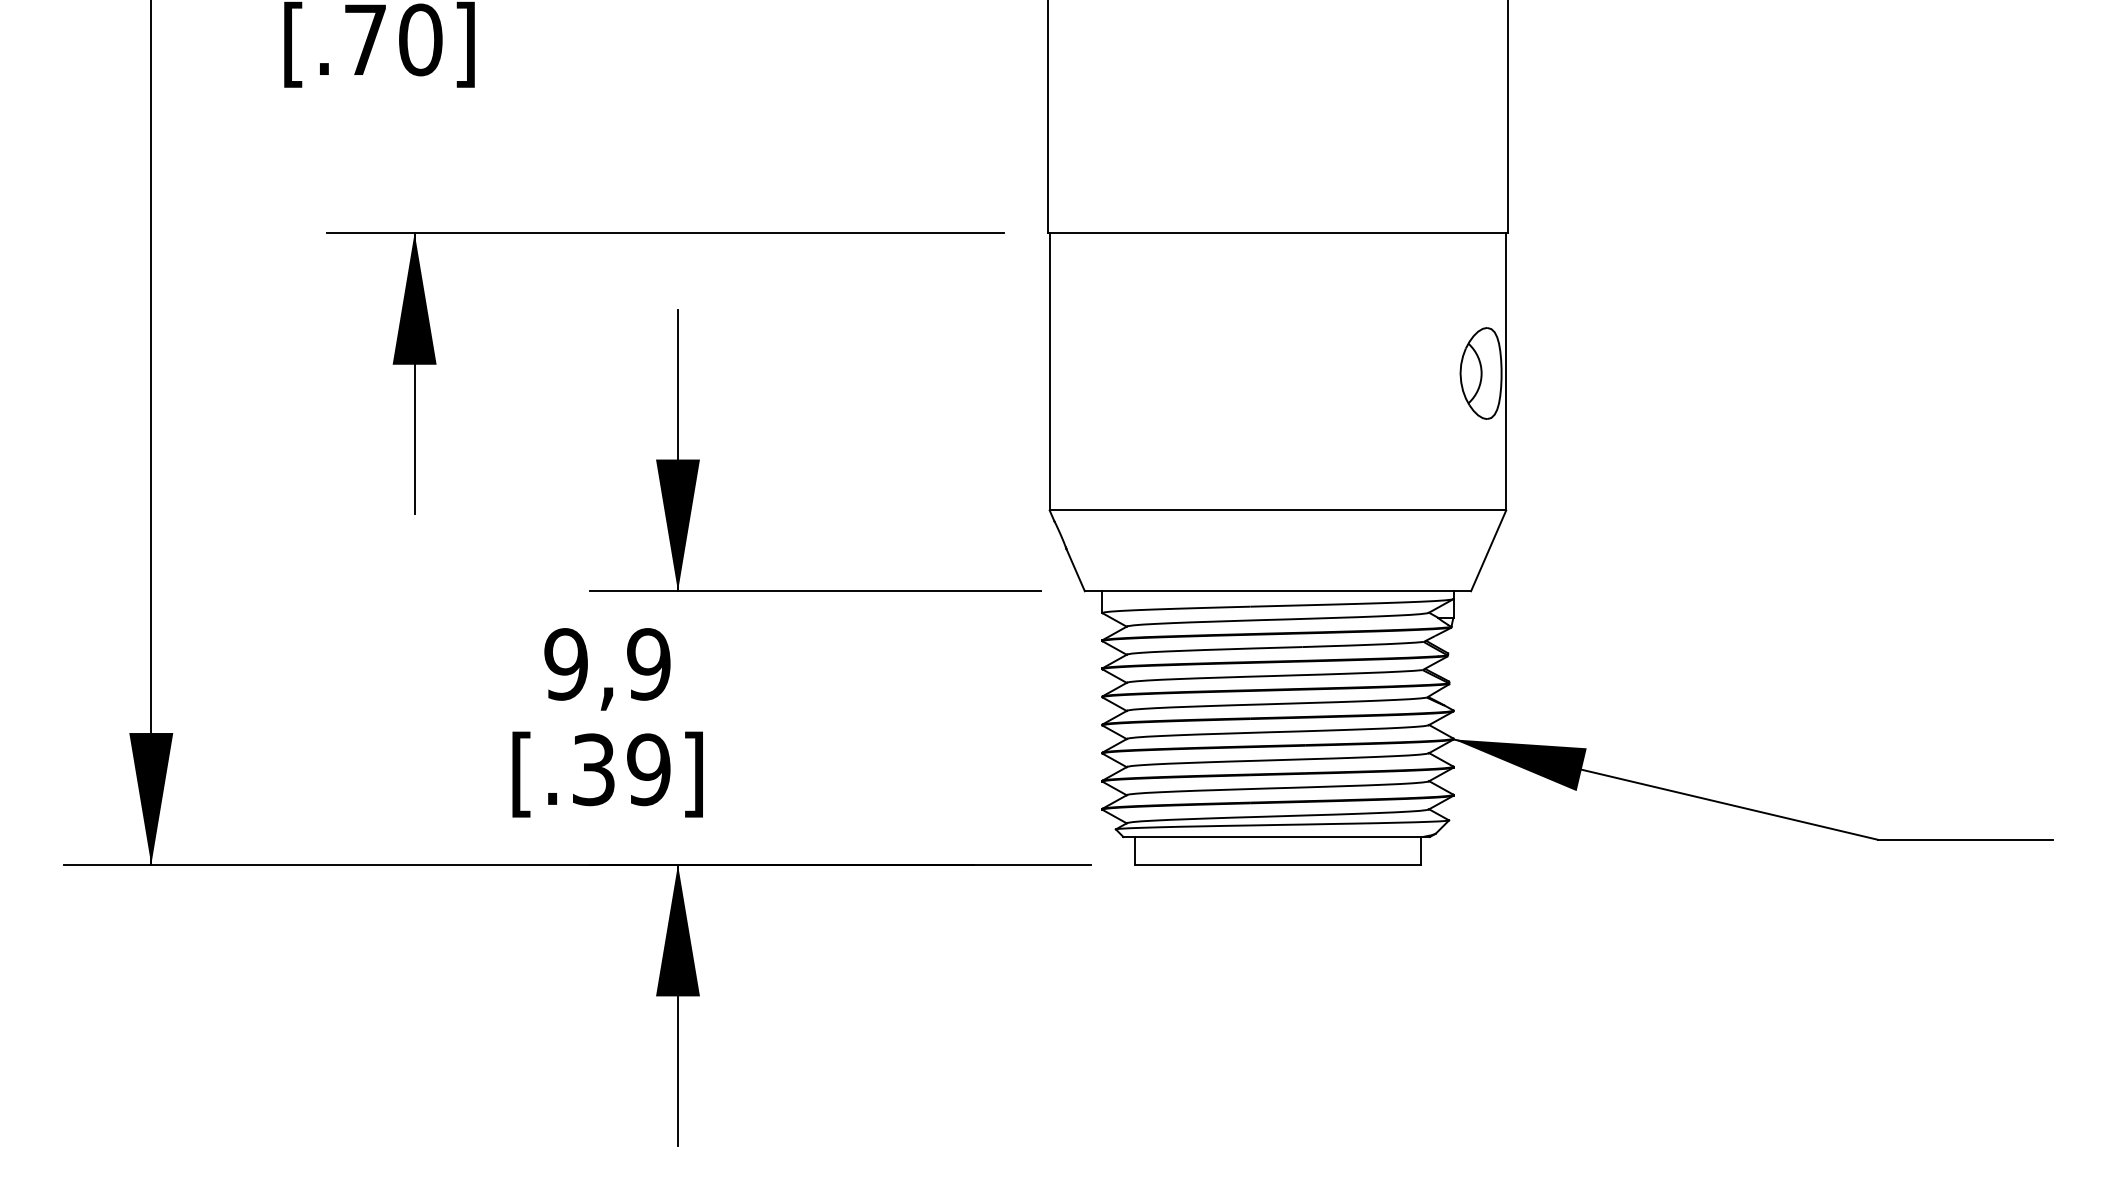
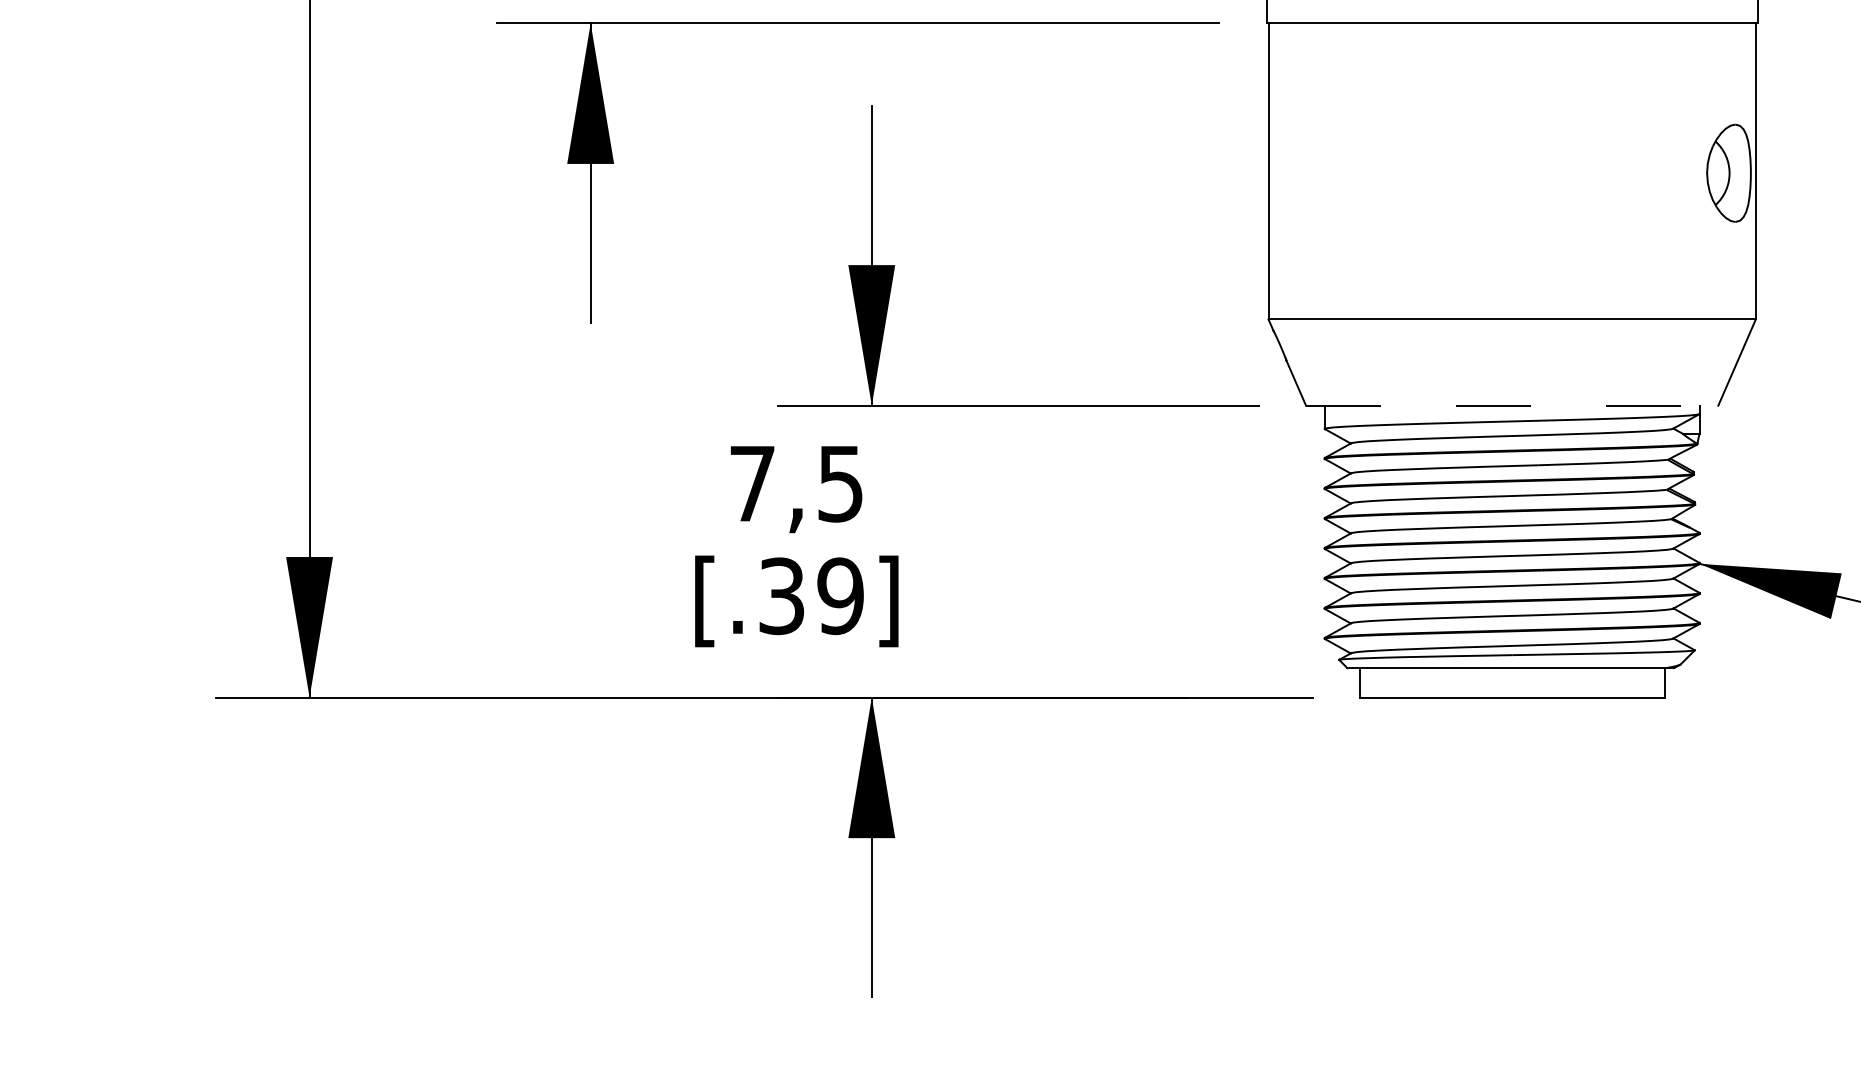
line: (1278, 591) -> (1512, 405), solid -> dashed
text: (607, 664) -> (796, 483), 9,9 -> 7,5

